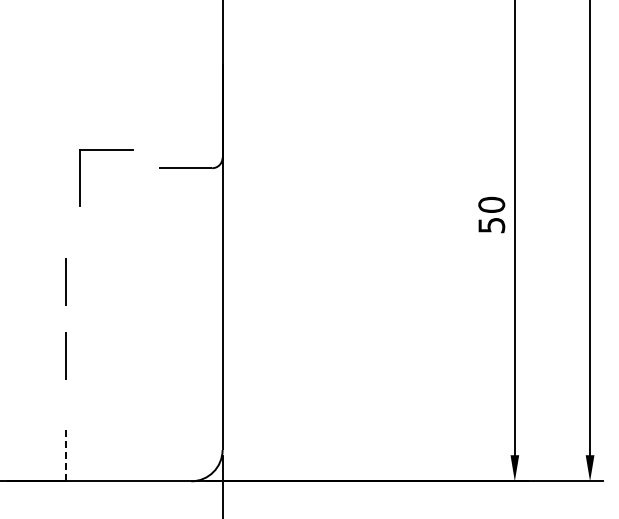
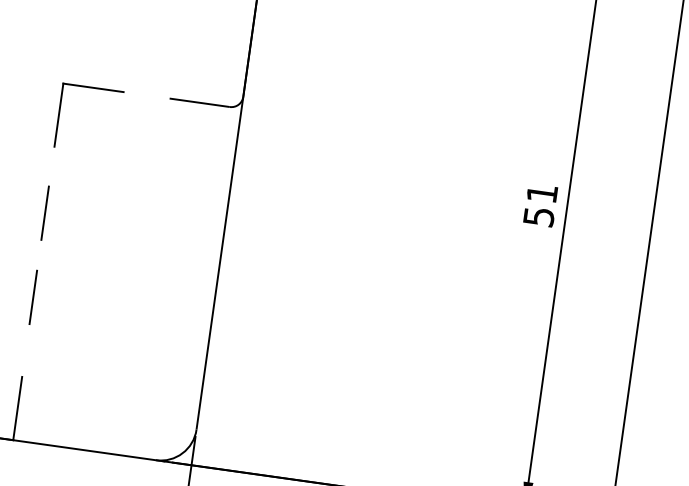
part: (80, 177) -> (59, 114), moved
text: (491, 204) -> (542, 193), 50 -> 51
line: (66, 453) -> (18, 408), dashed -> solid

